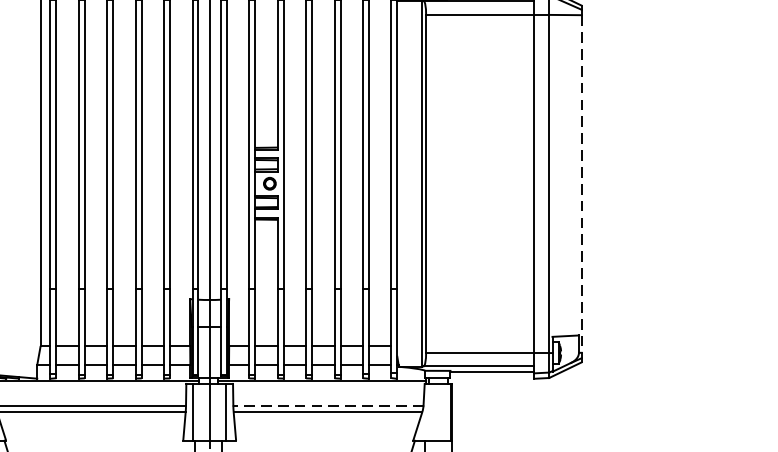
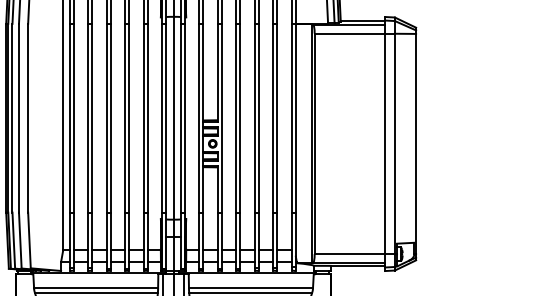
line: (582, 184) -> (416, 144), dashed -> solid
line: (327, 405) -> (250, 288), dashed -> solid

